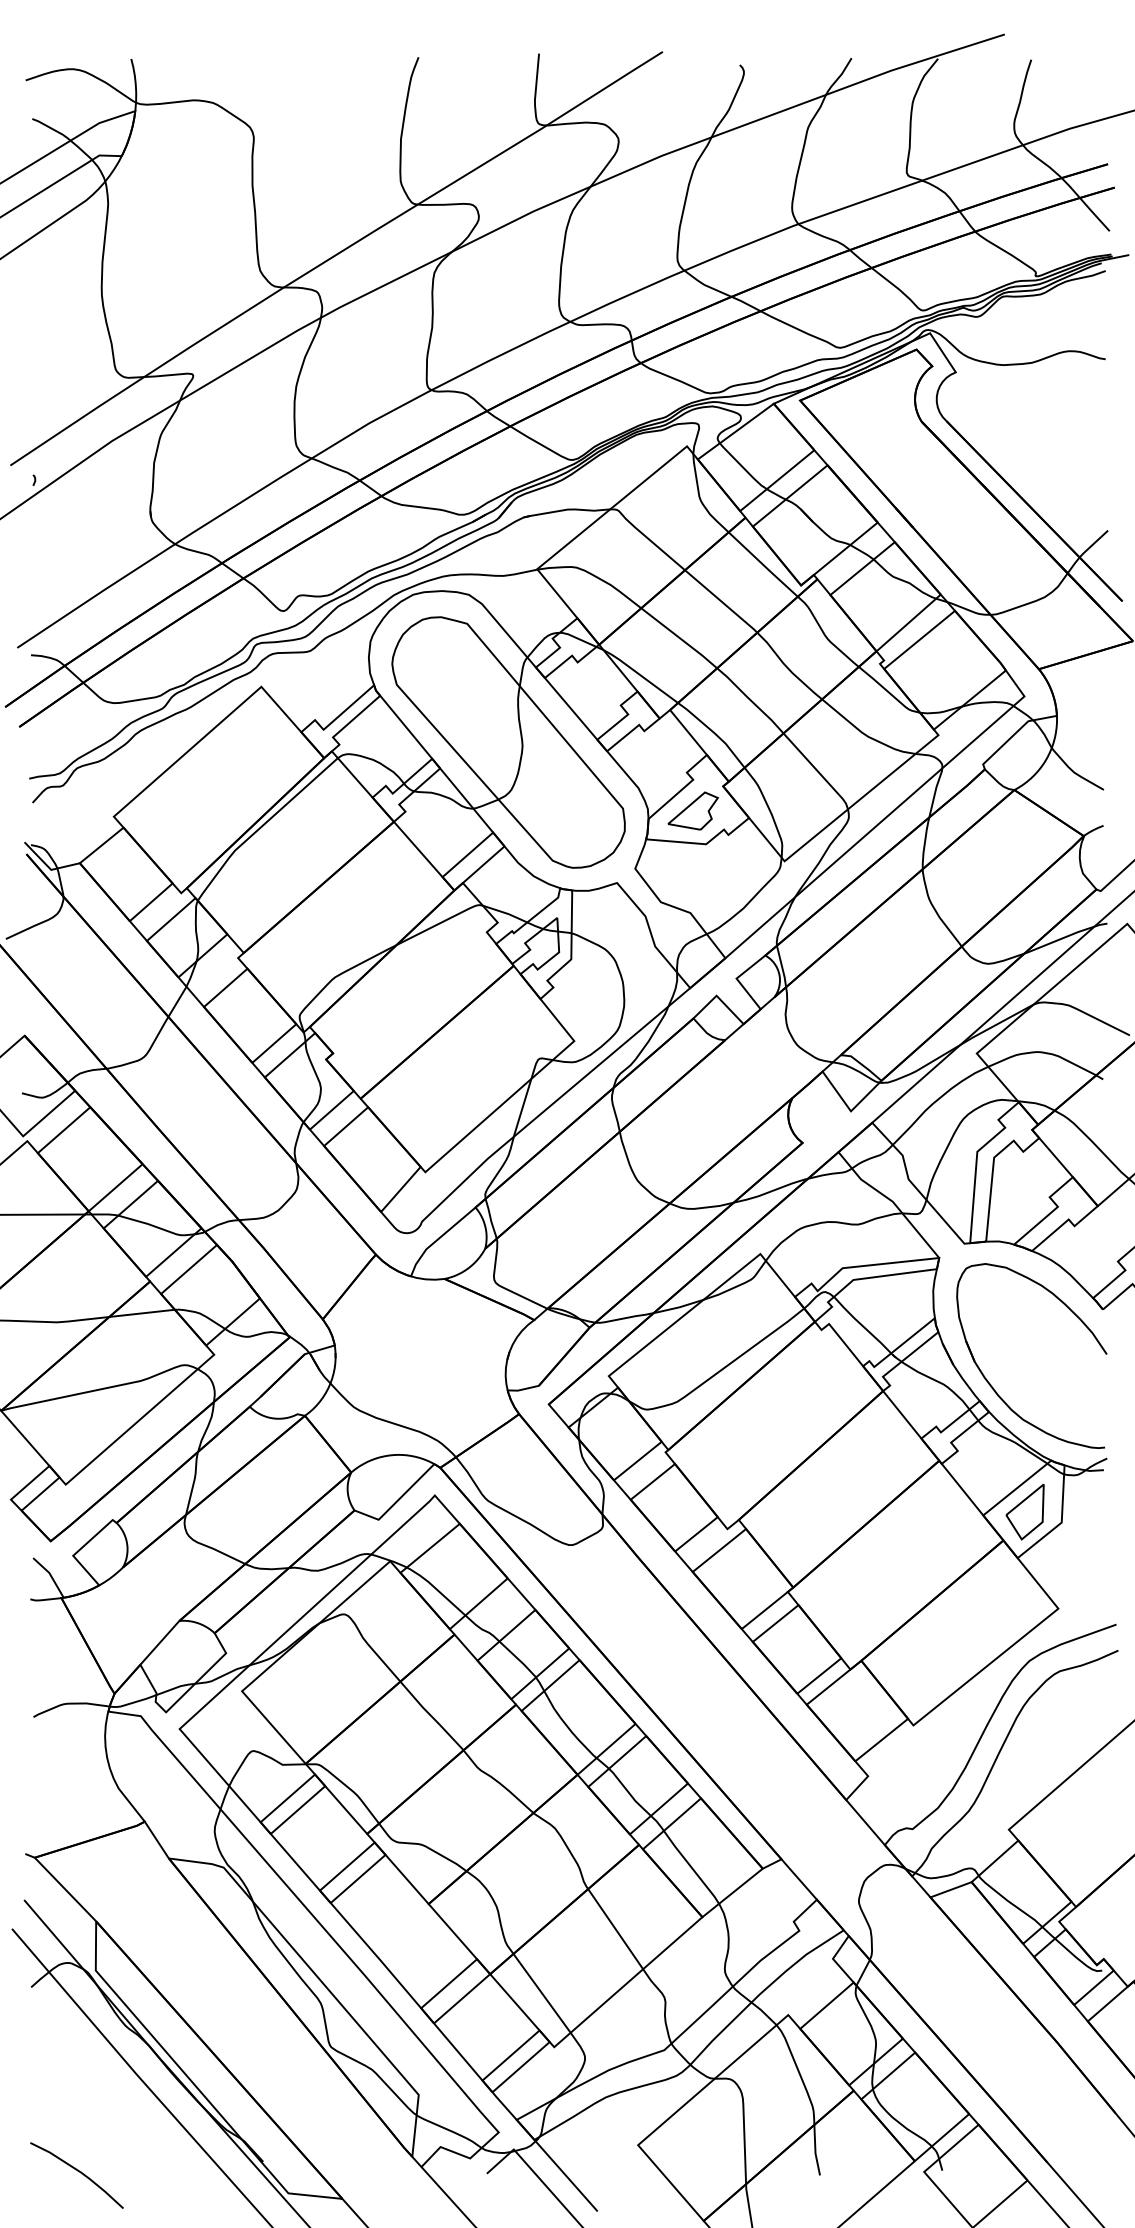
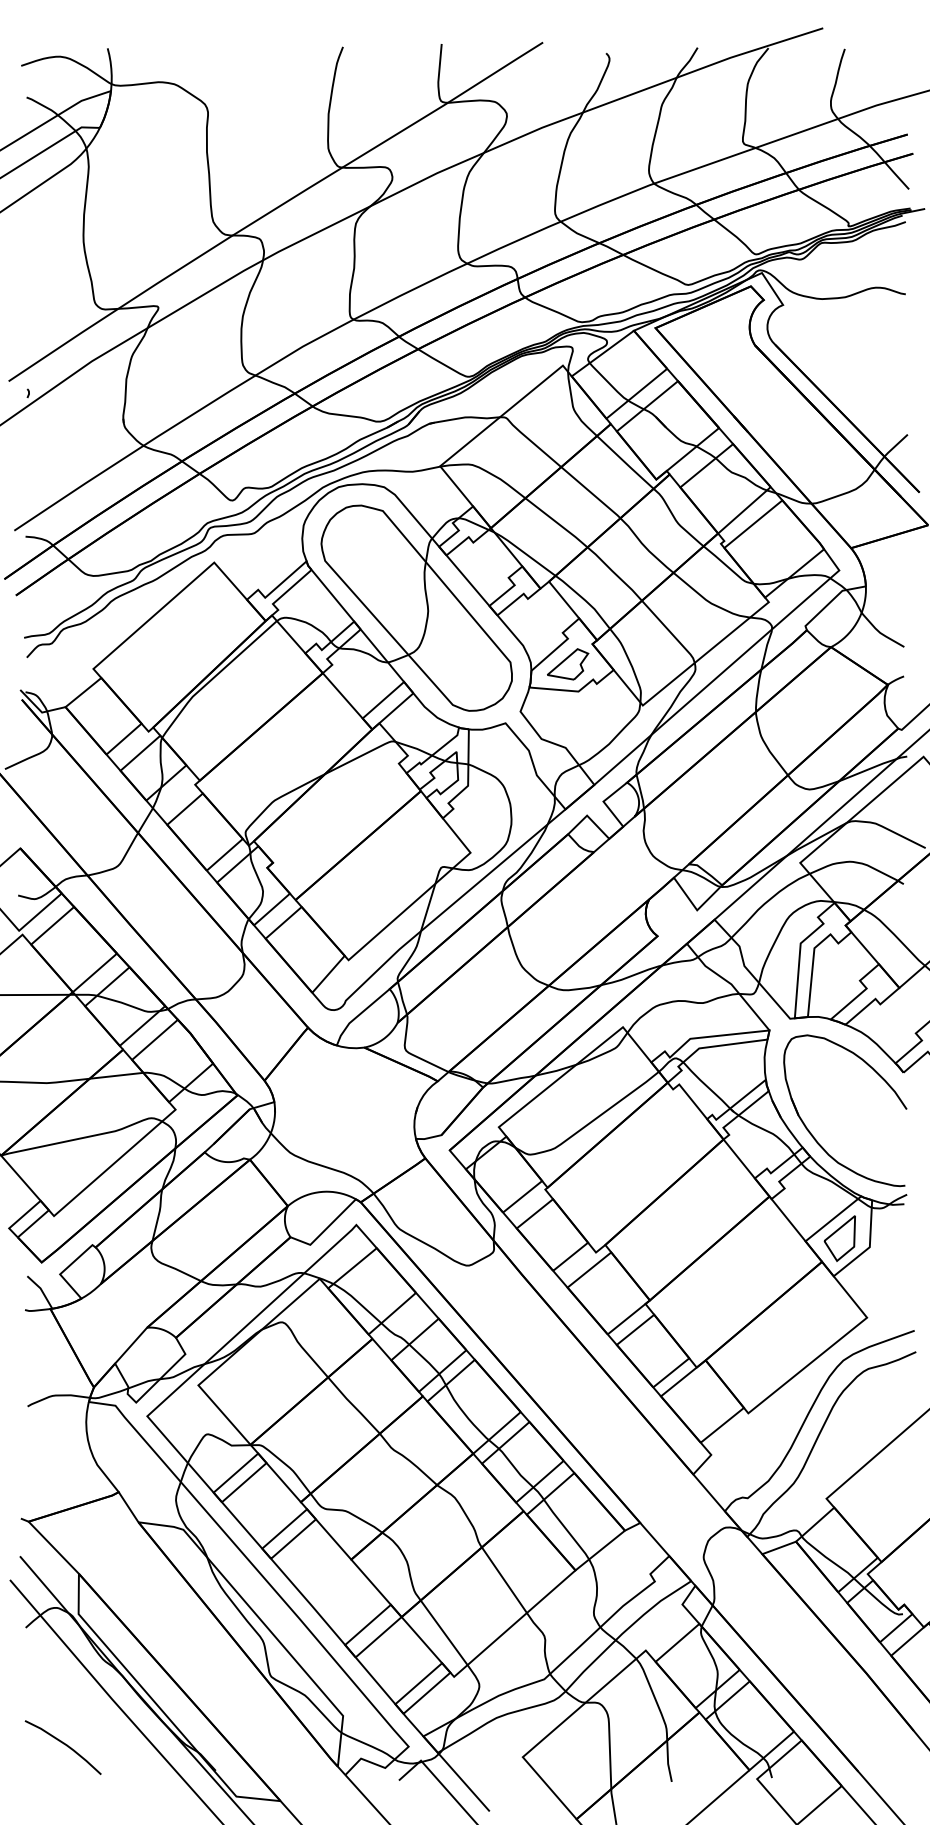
curve: (77, 2171) -> (63, 1744), moved

